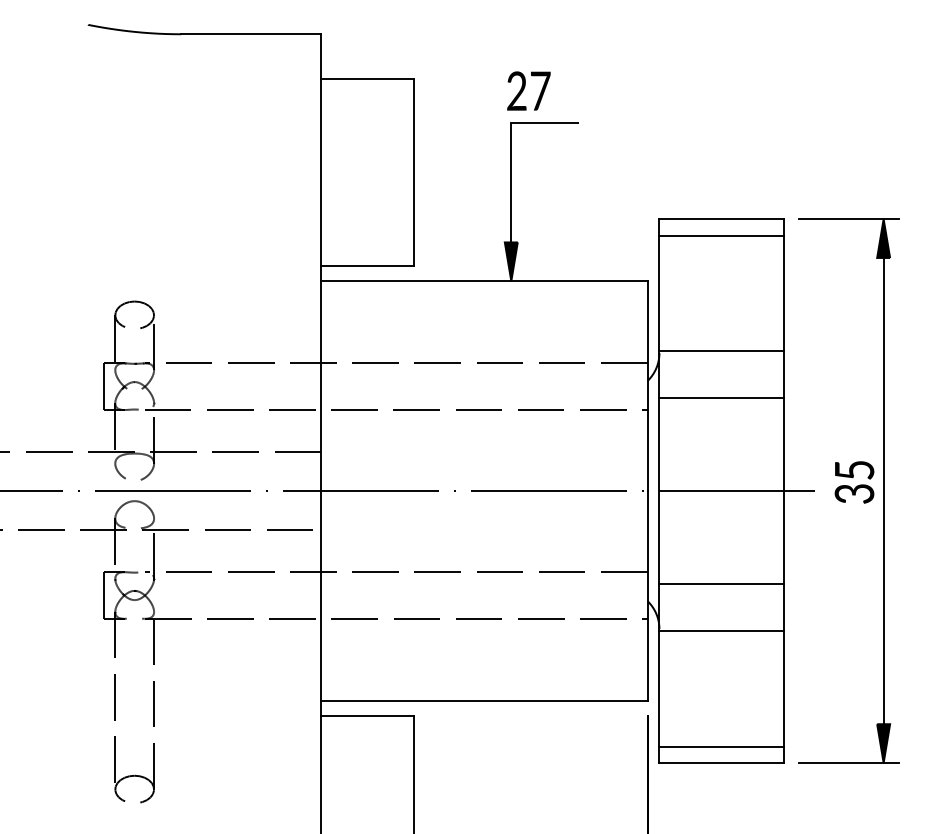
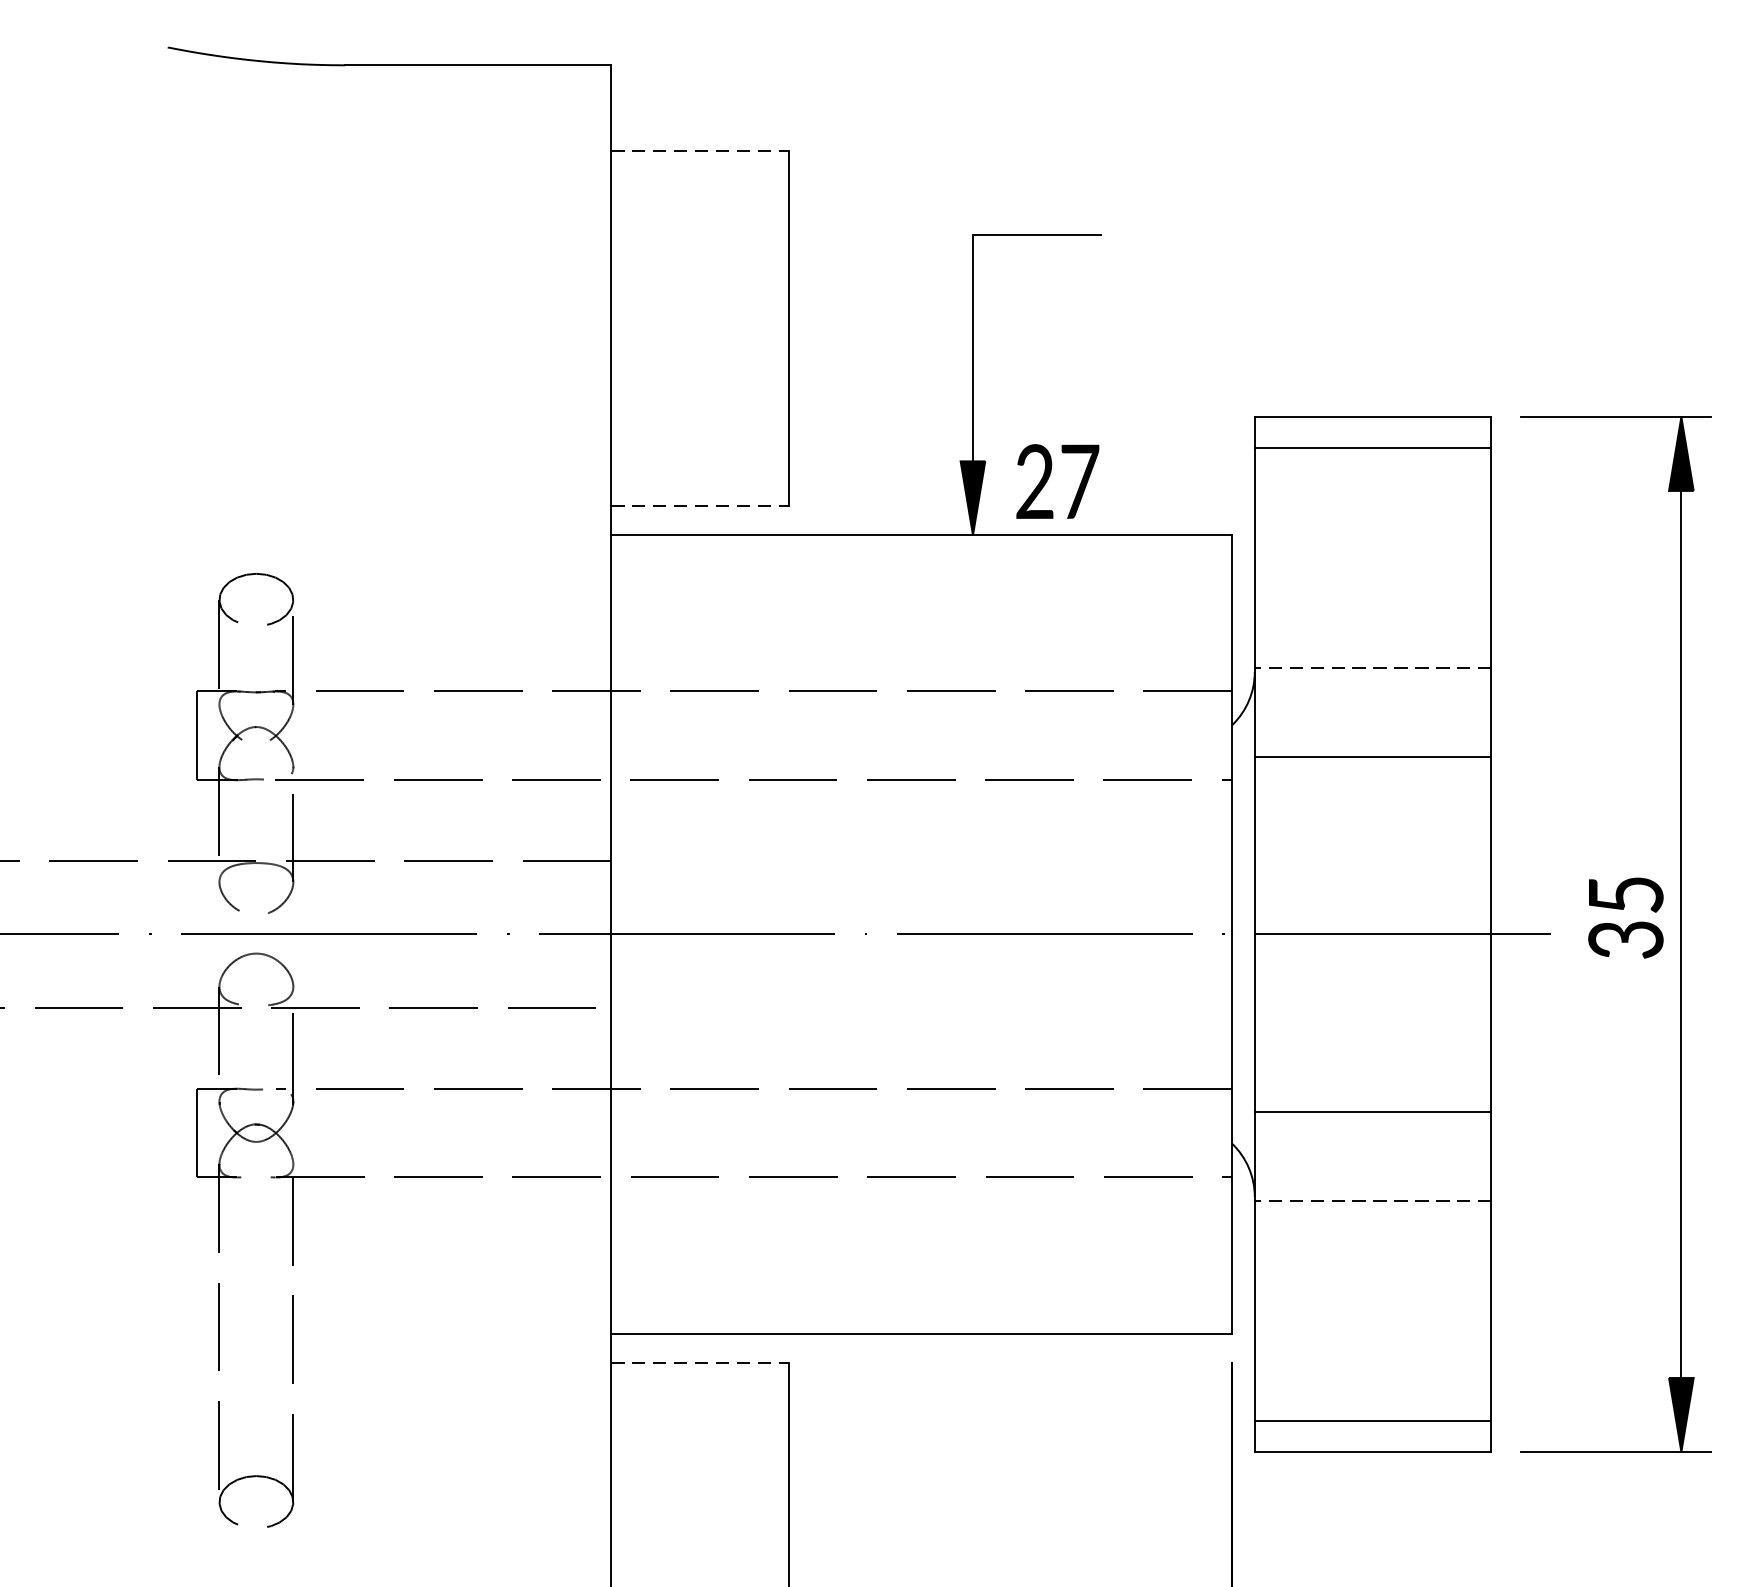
line: (367, 79) -> (699, 151), solid -> dashed
text: (528, 90) -> (1057, 480), moved
line: (367, 265) -> (699, 505), solid -> dashed
line: (721, 351) -> (1372, 668), solid -> dashed
line: (721, 630) -> (1372, 1199), solid -> dashed
line: (367, 716) -> (699, 1363), solid -> dashed

